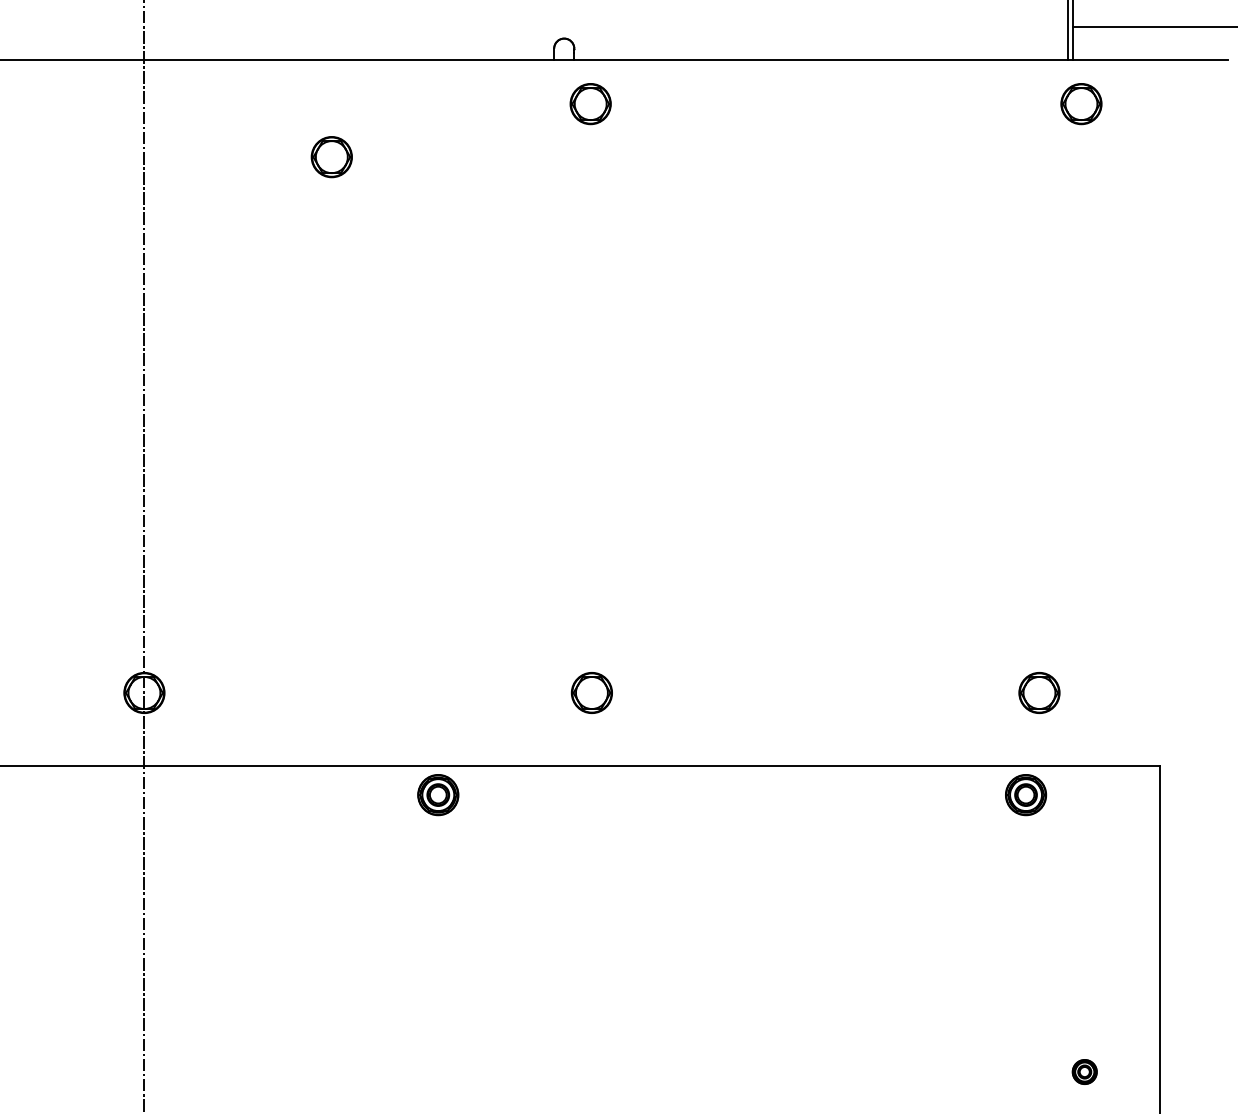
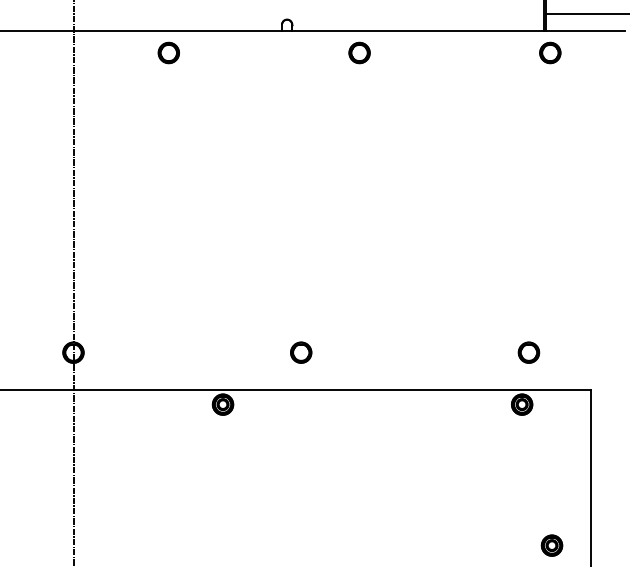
part: (590, 103) -> (359, 52), moved
part: (331, 156) -> (168, 52), moved
part: (1083, 1071) -> (551, 545), size x1.67

